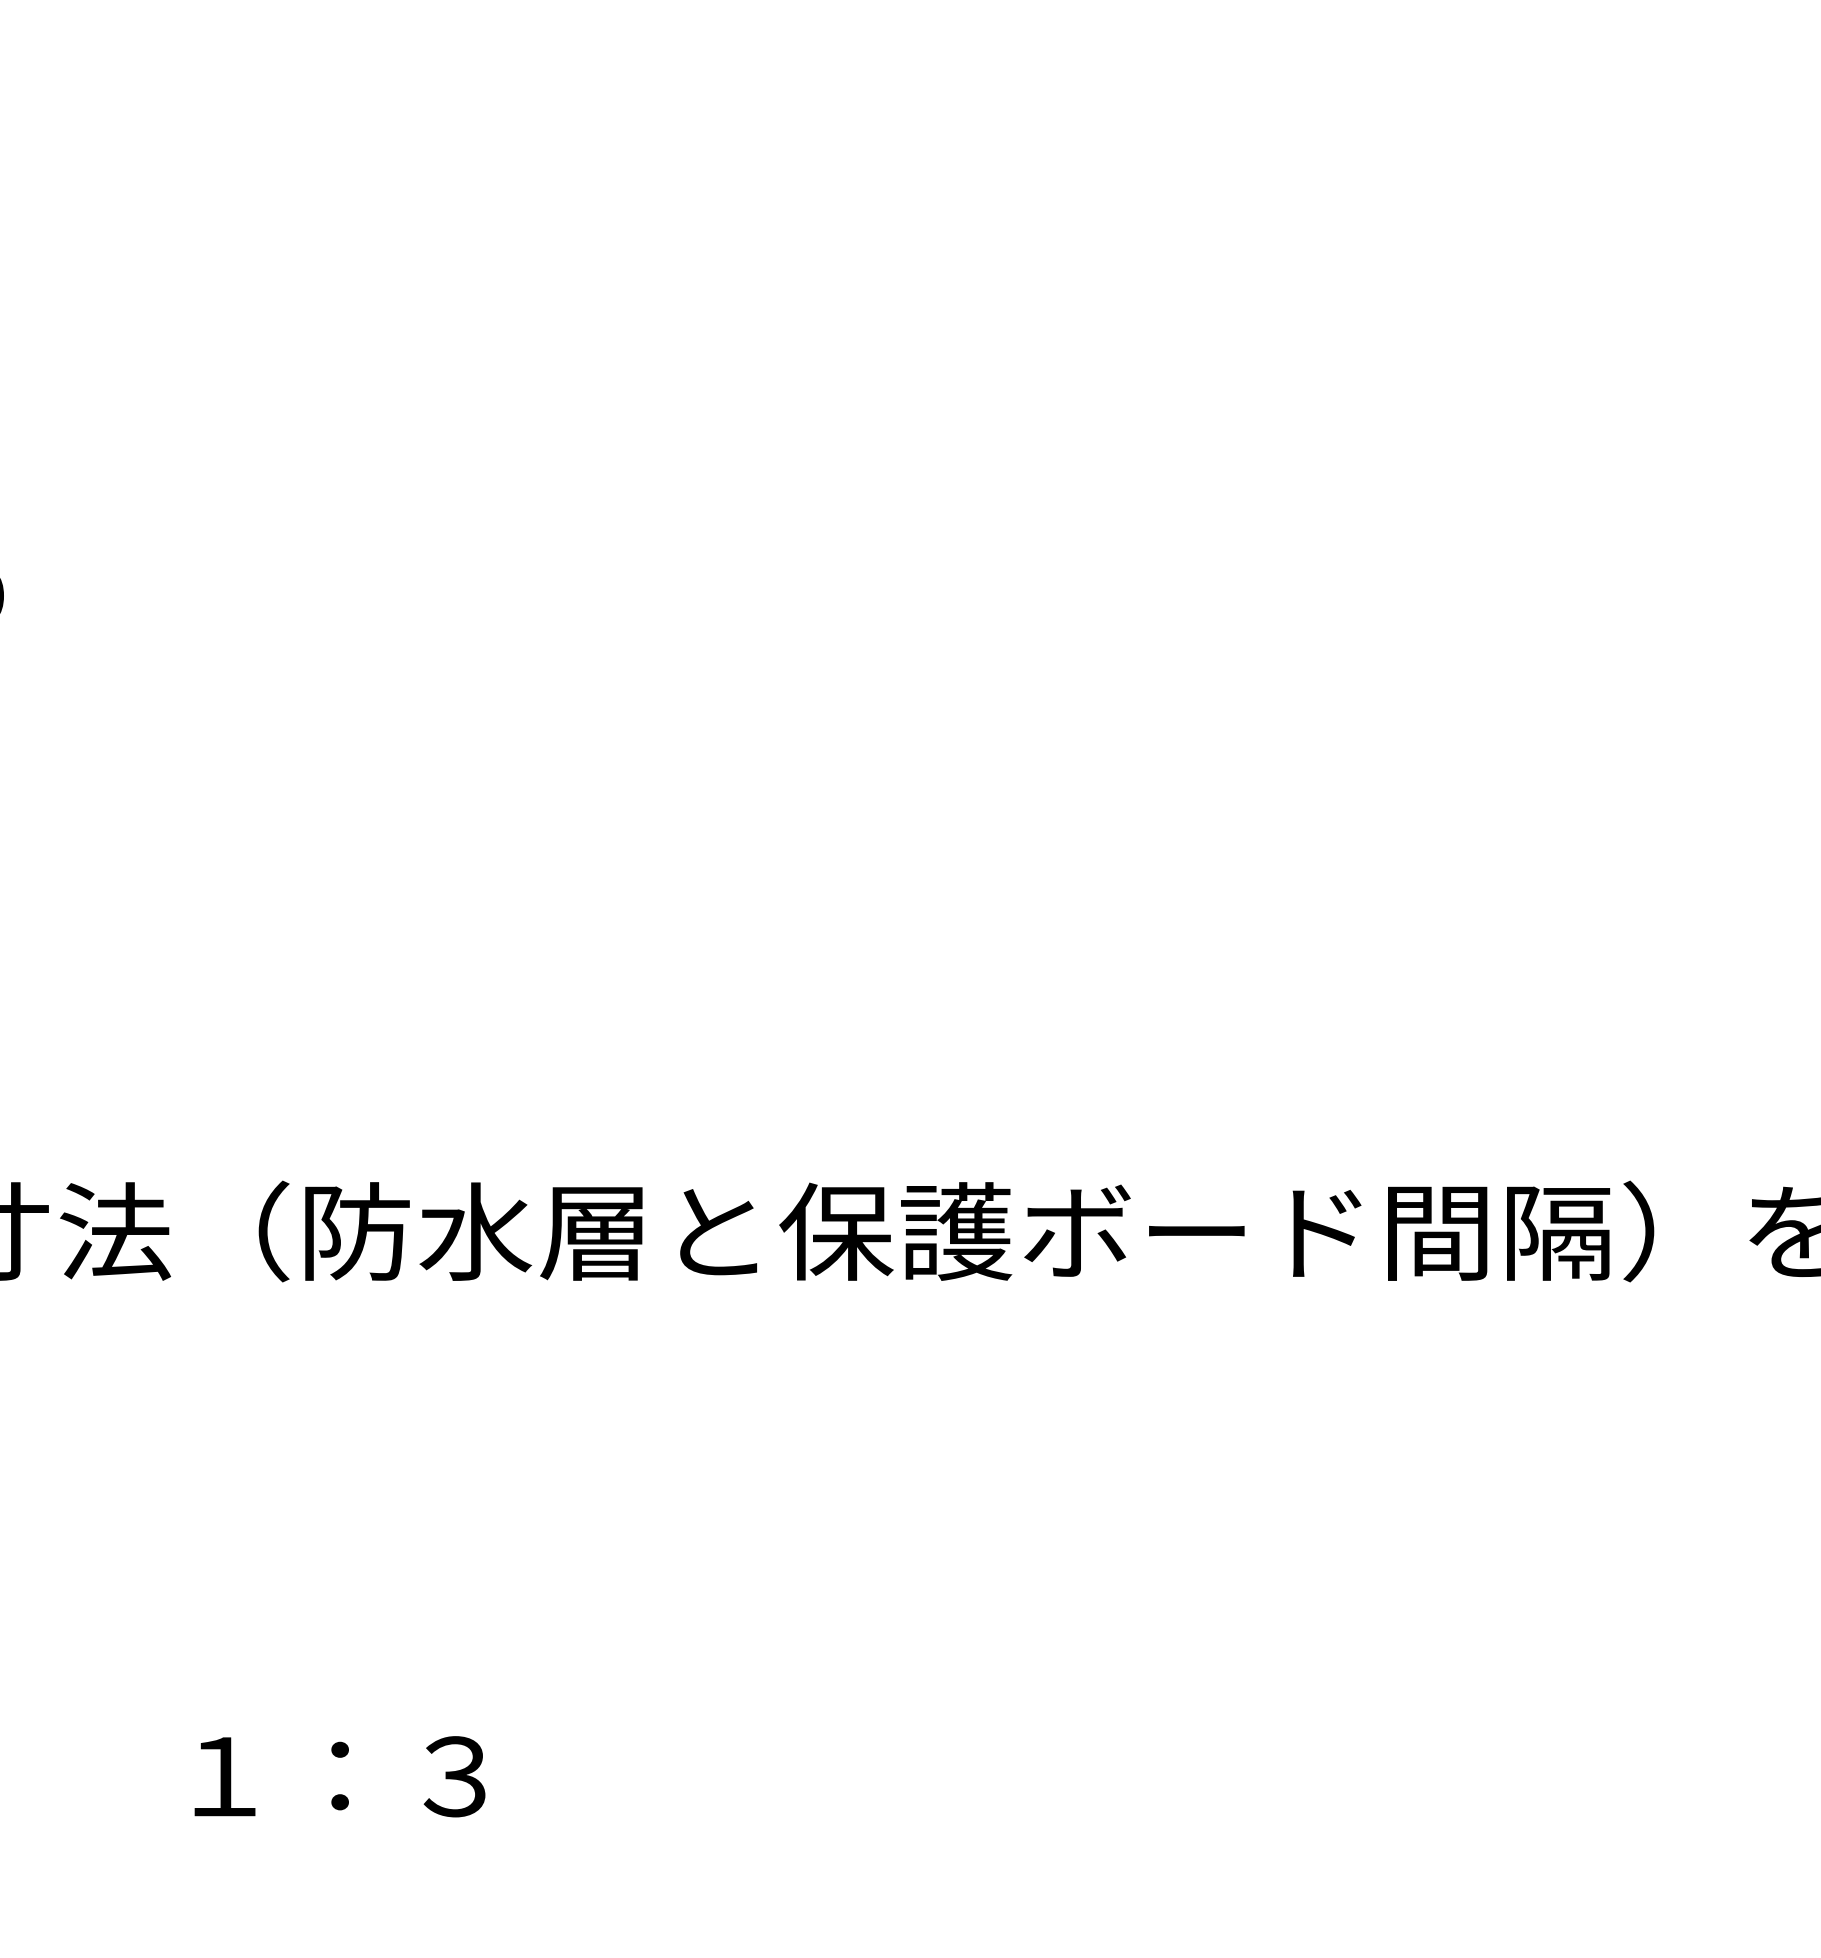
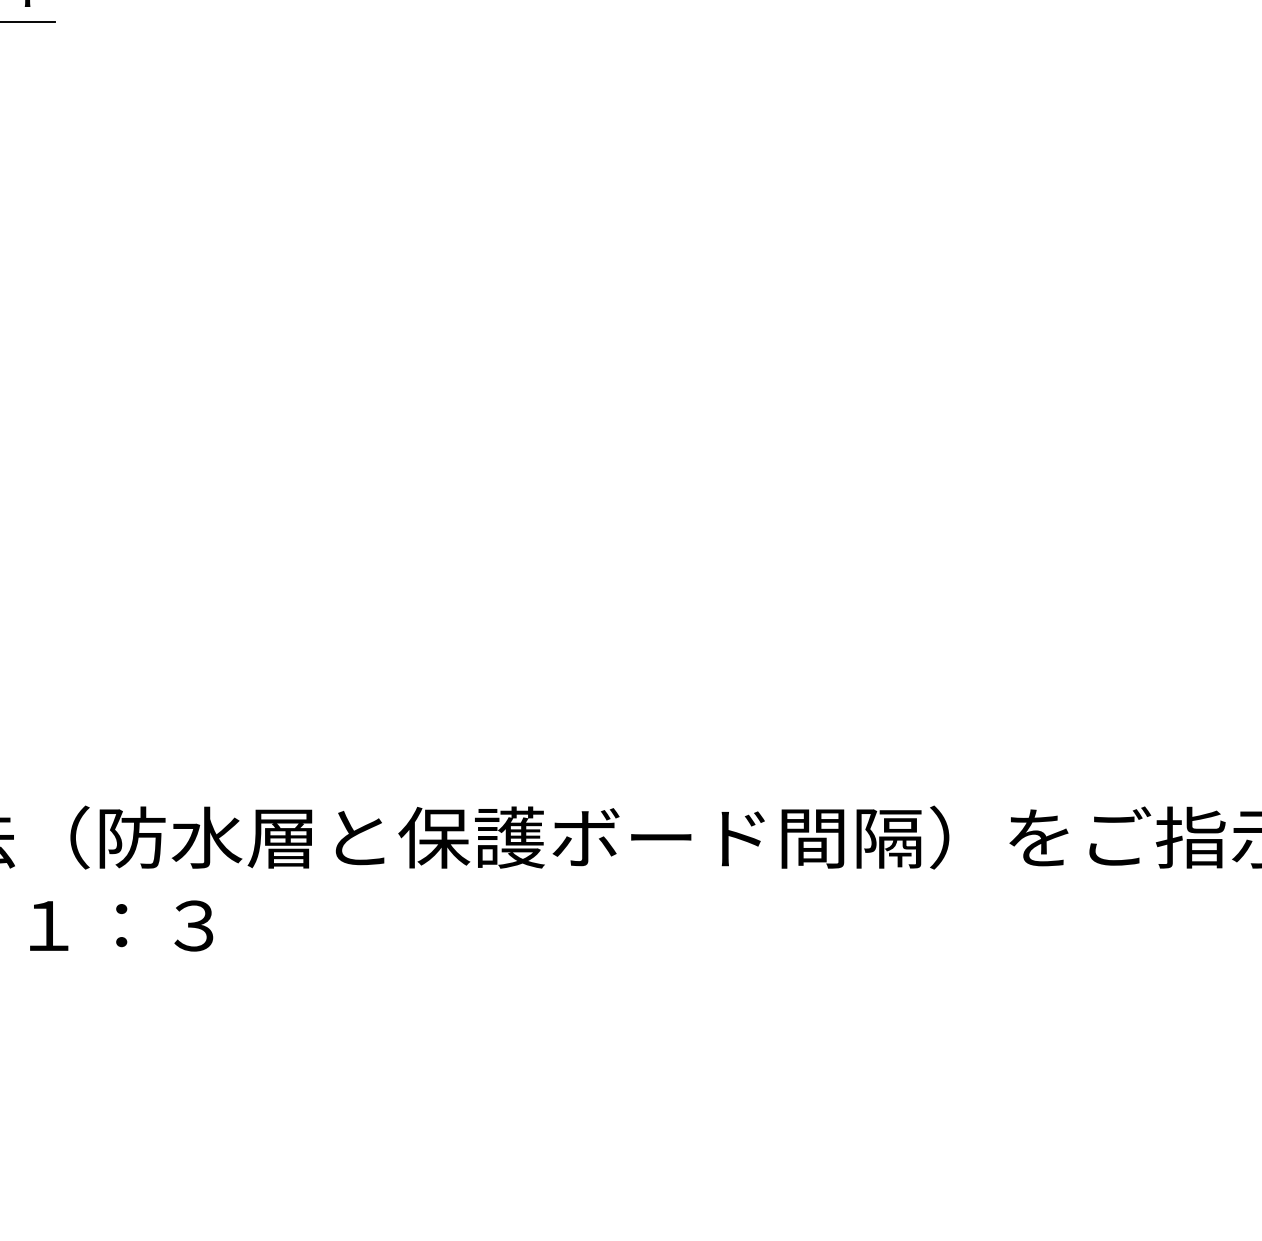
text: (339, 1775) -> (121, 925), moved

